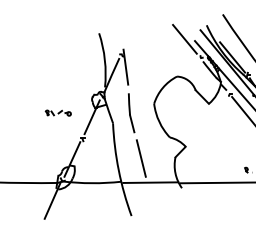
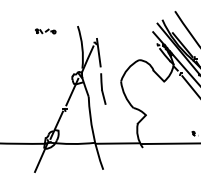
line: (184, 38) -> (144, 30), removed
part: (57, 112) -> (45, 30), moved
line: (140, 158) -> (110, 124), removed

